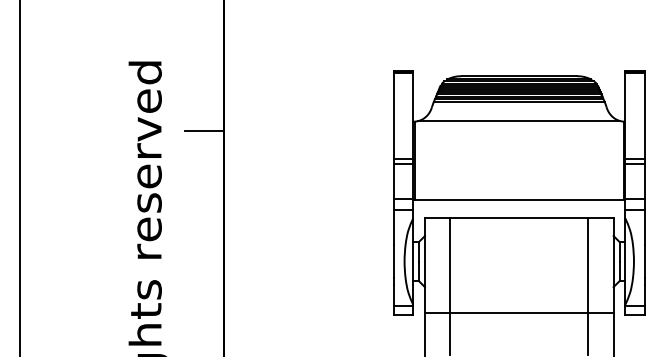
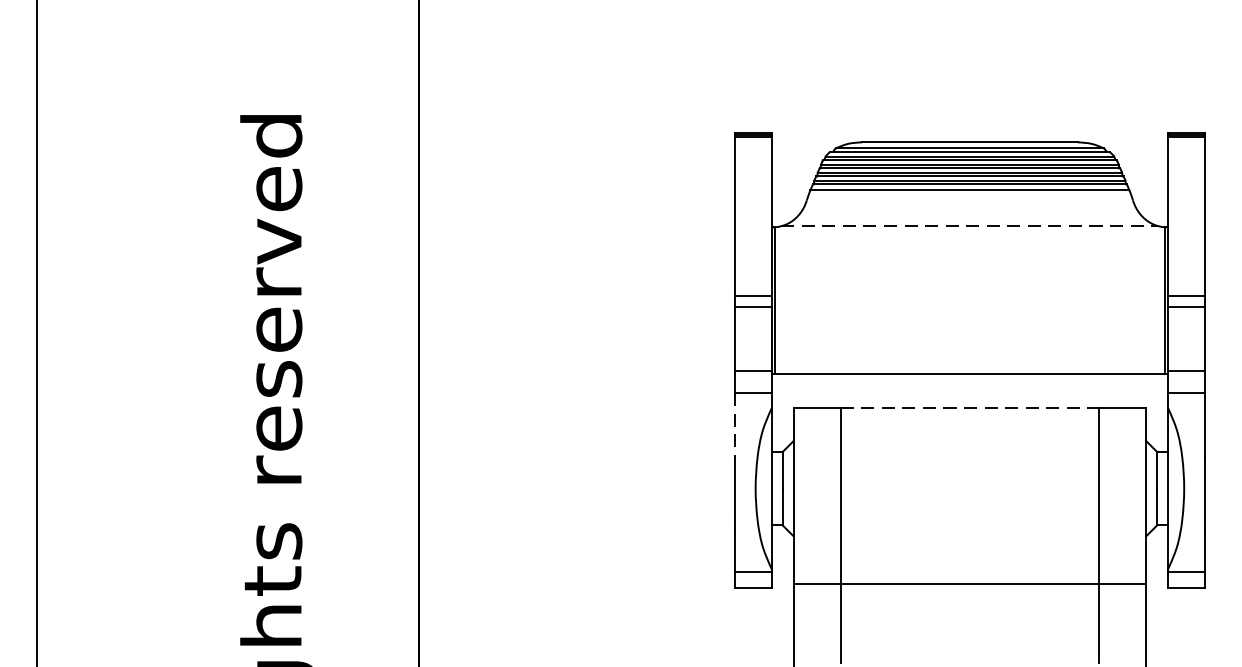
line: (519, 121) -> (970, 227), solid -> dashed
line: (204, 130) -> (381, 243), removed
line: (519, 218) -> (970, 408), solid -> dashed
line: (393, 228) -> (734, 426), solid -> dashed

